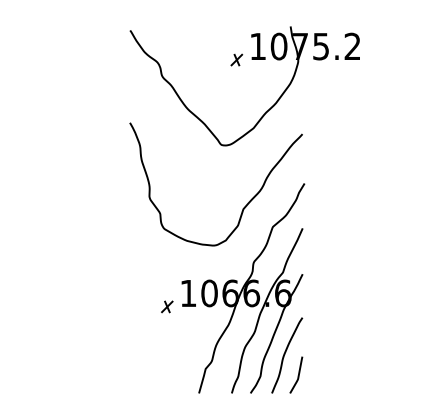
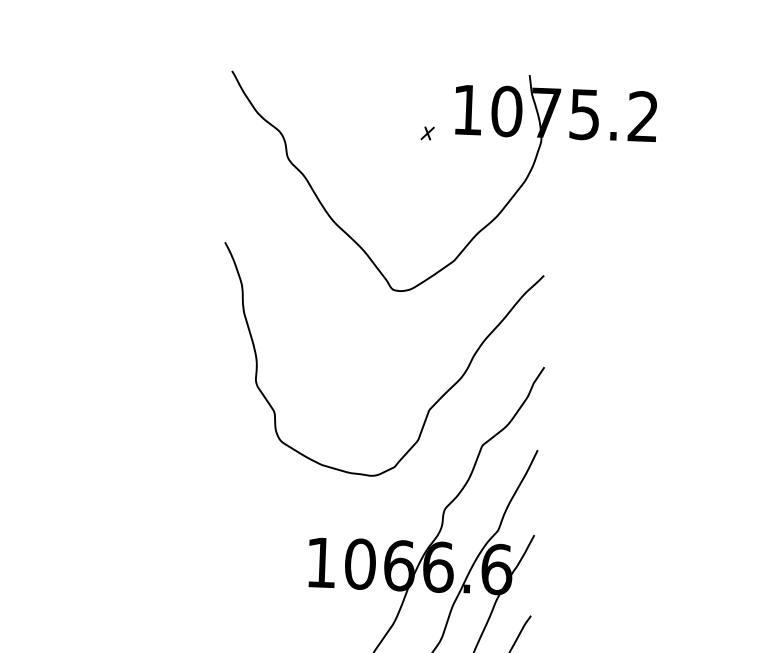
part: (236, 59) -> (426, 132), size x0.6
part: (167, 306) -> (281, 585), removed

